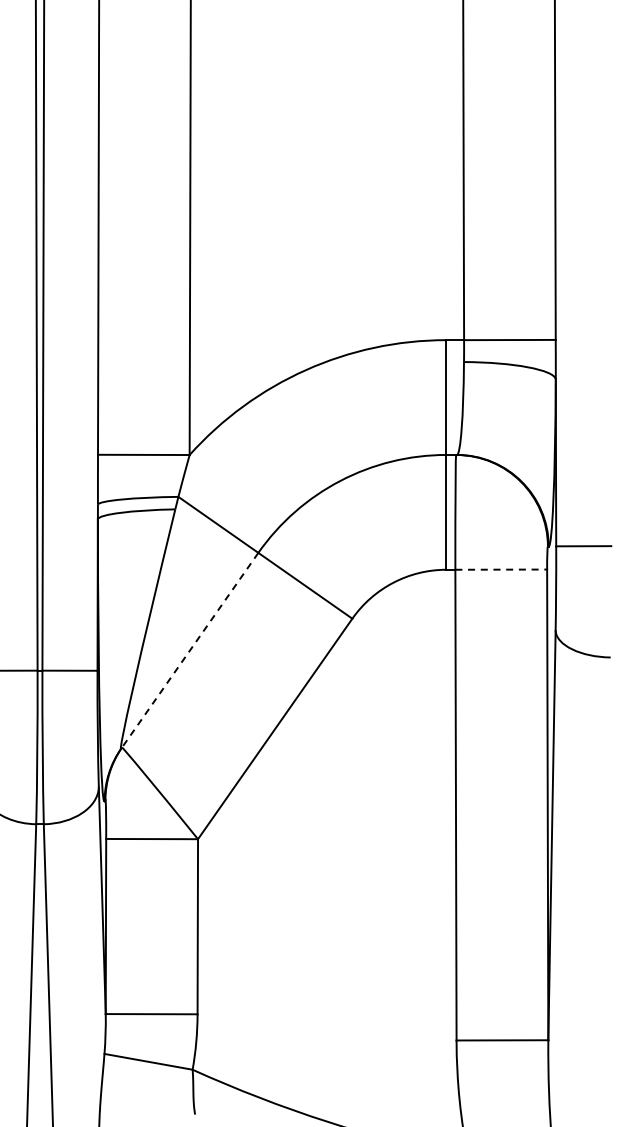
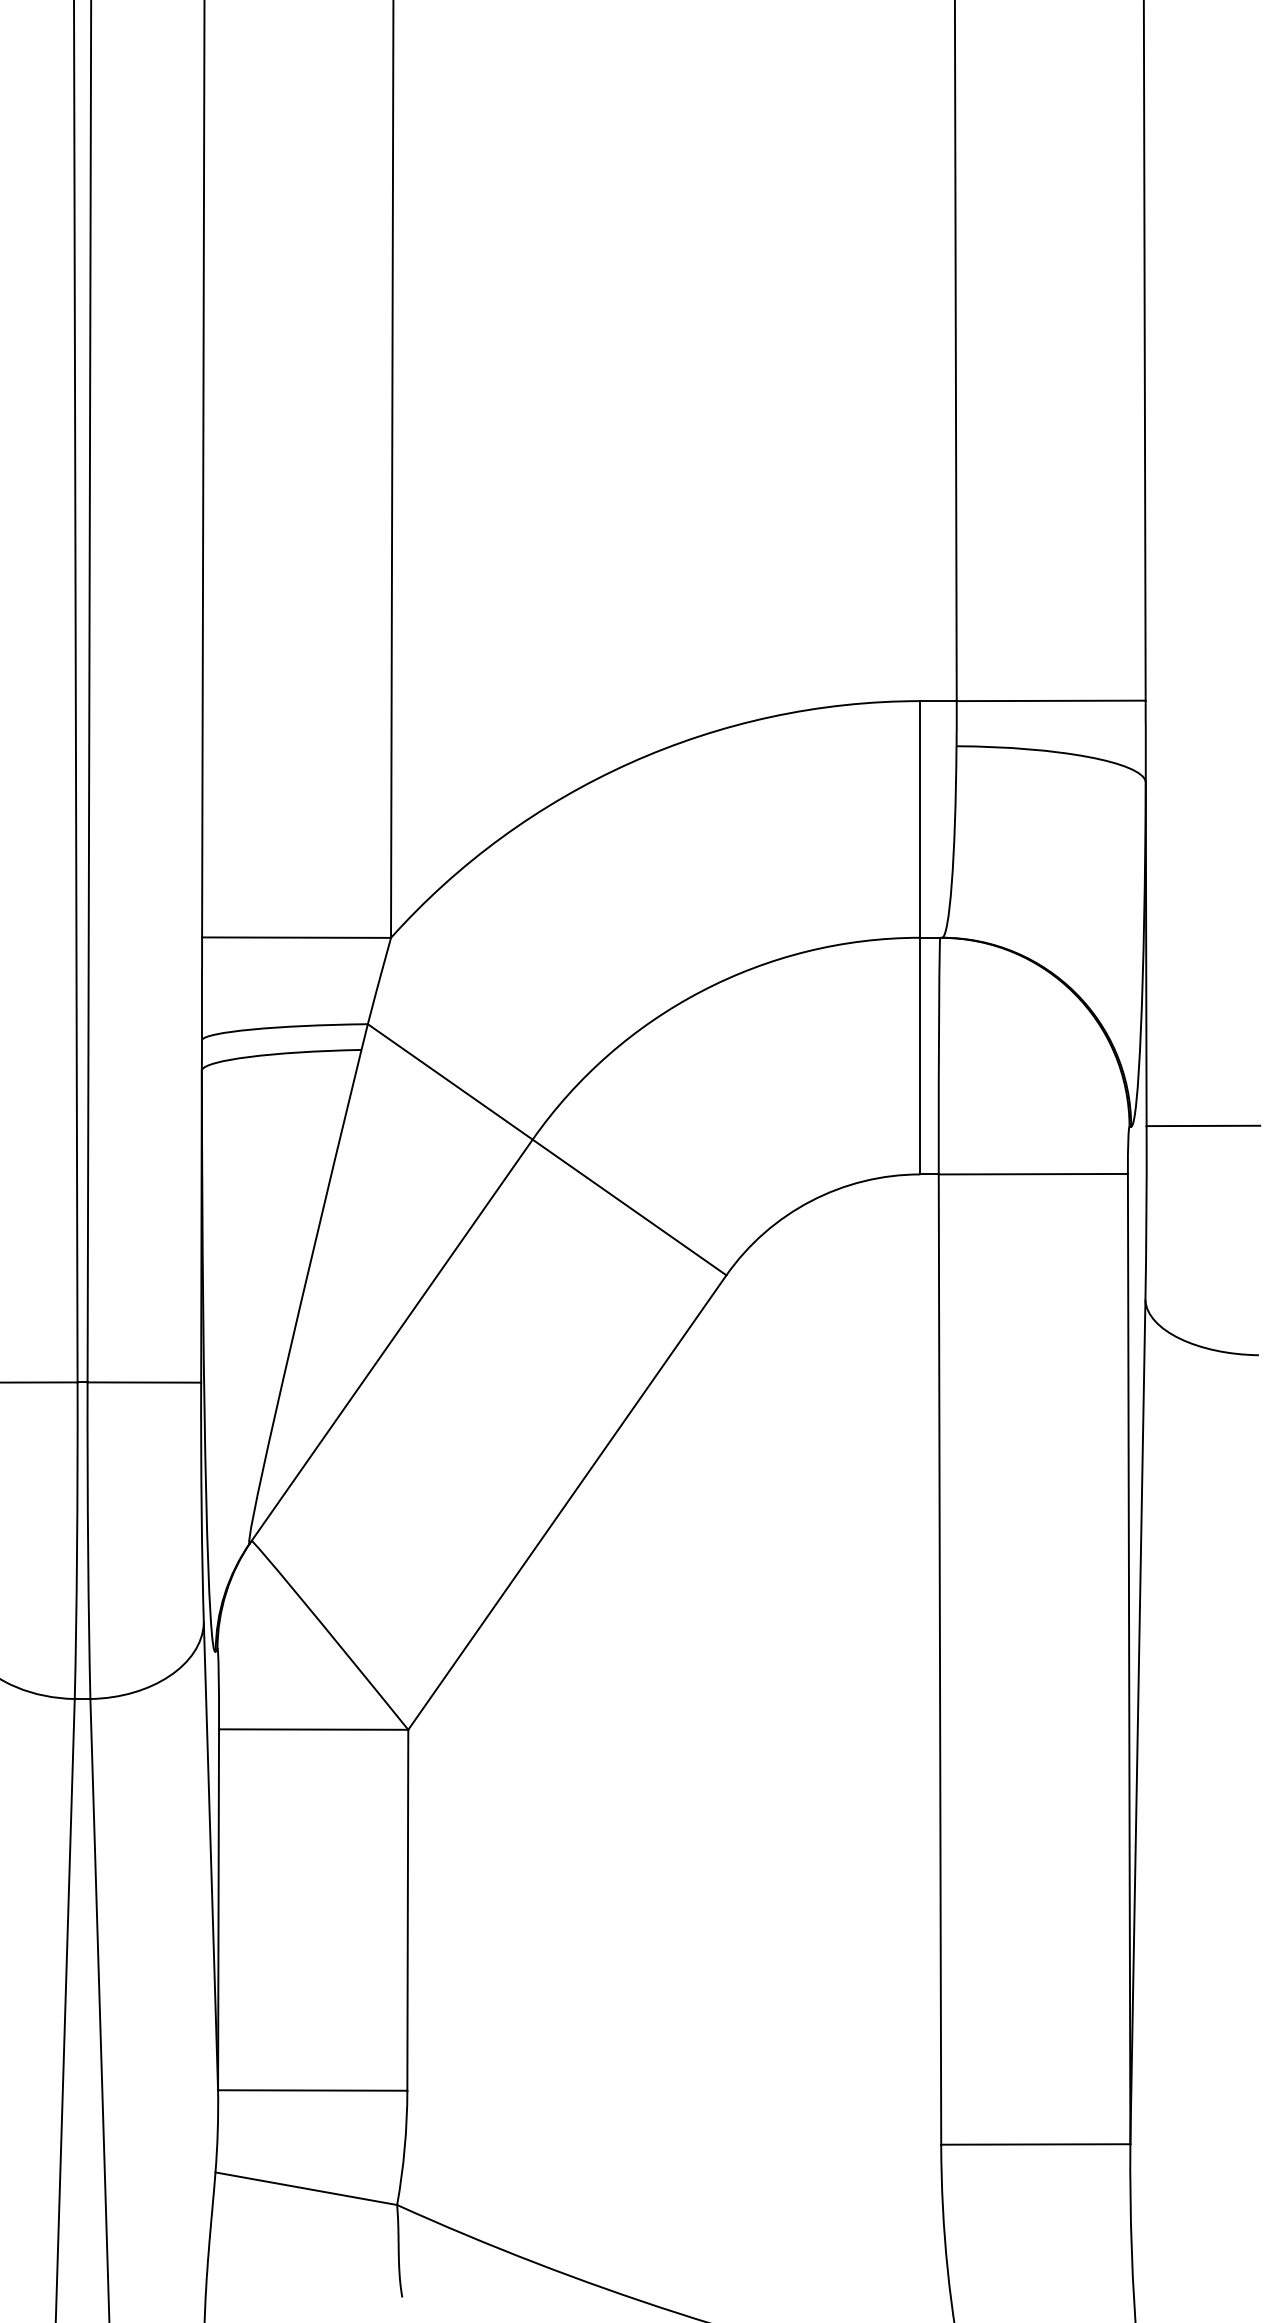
line: (501, 569) -> (1033, 1173), dashed -> solid
line: (189, 650) -> (390, 1340), dashed -> solid

